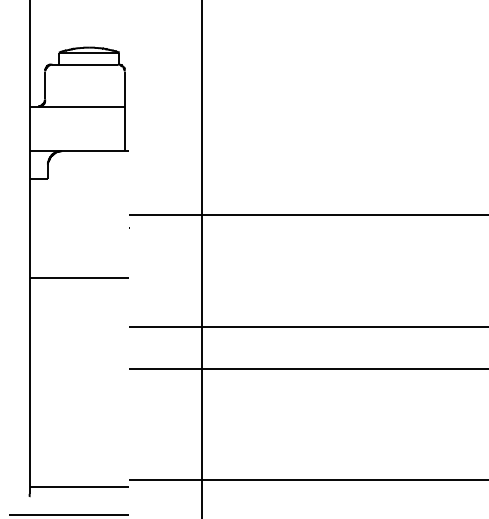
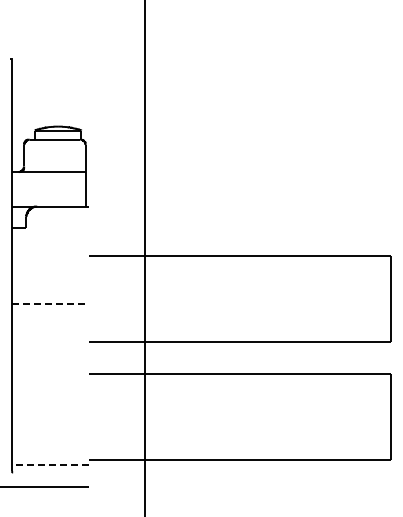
line: (80, 278) -> (51, 304), solid -> dashed
line: (79, 486) -> (50, 465), solid -> dashed

